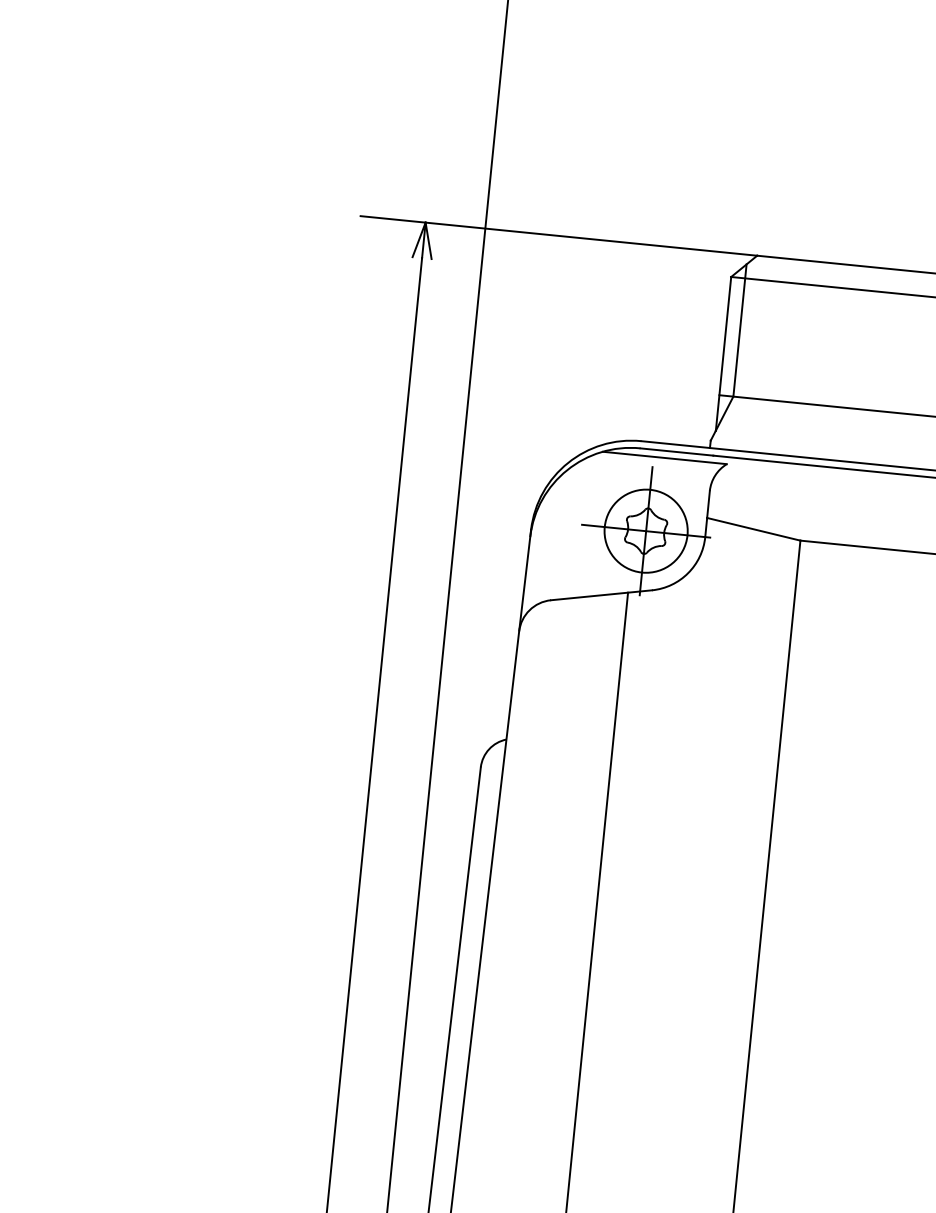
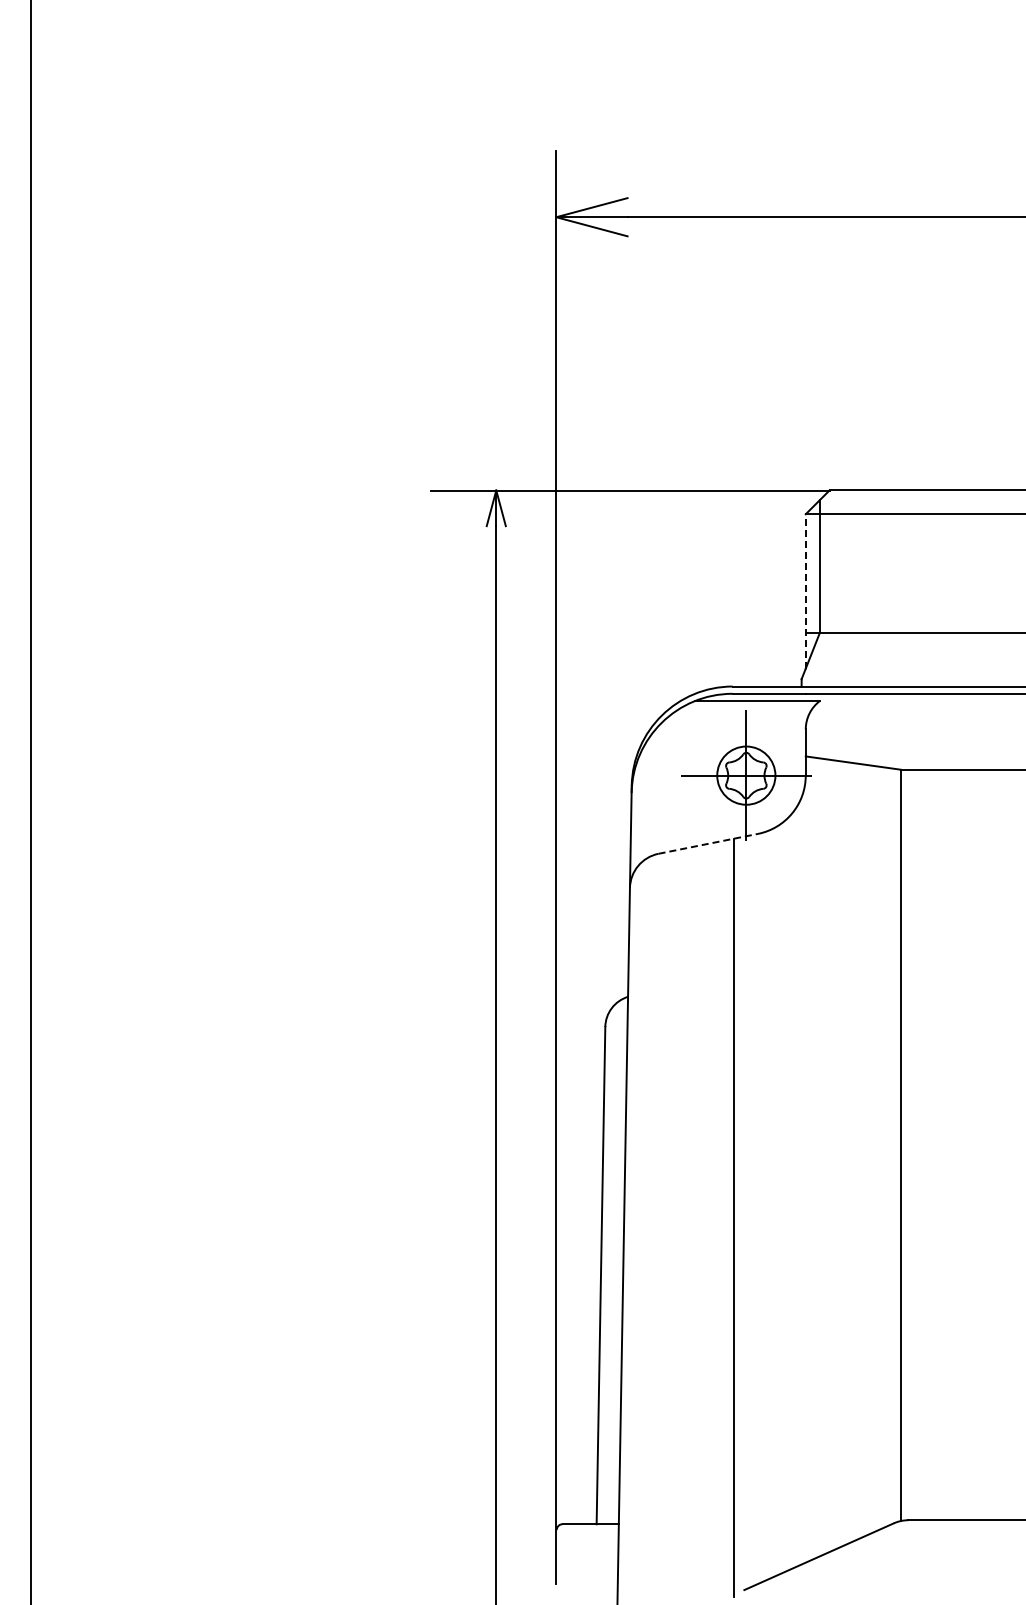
line: (723, 352) -> (805, 590), solid -> dashed
circle: (645, 530) -> (745, 775), size x0.7
line: (601, 594) -> (708, 843), solid -> dashed

